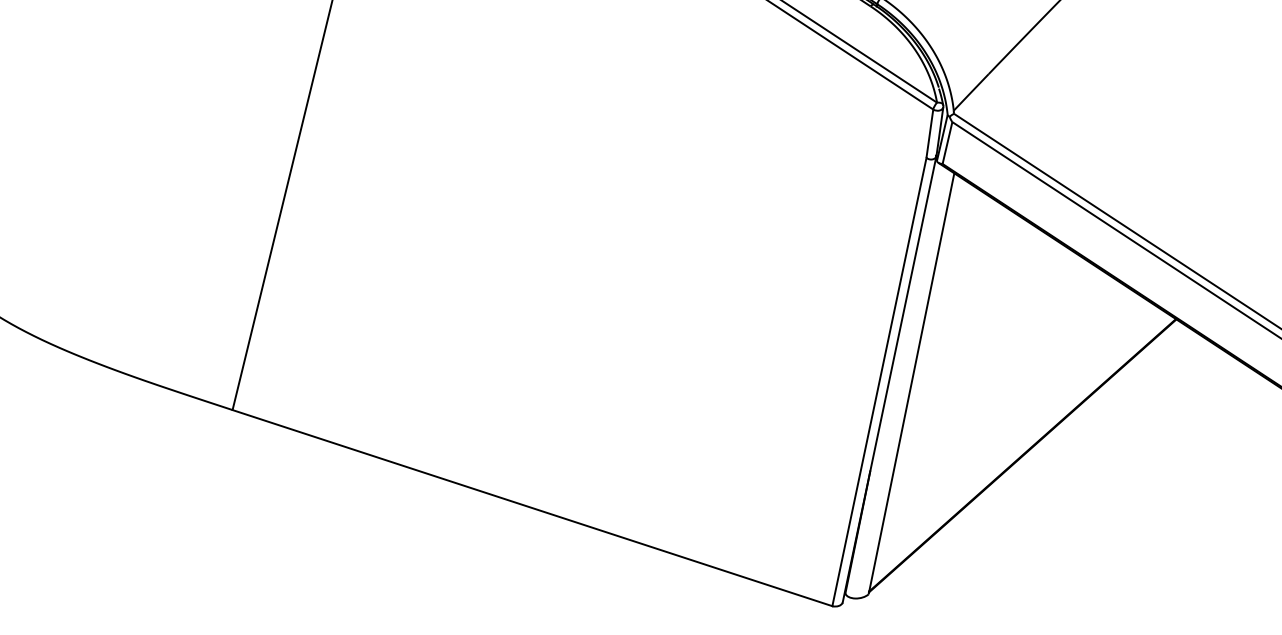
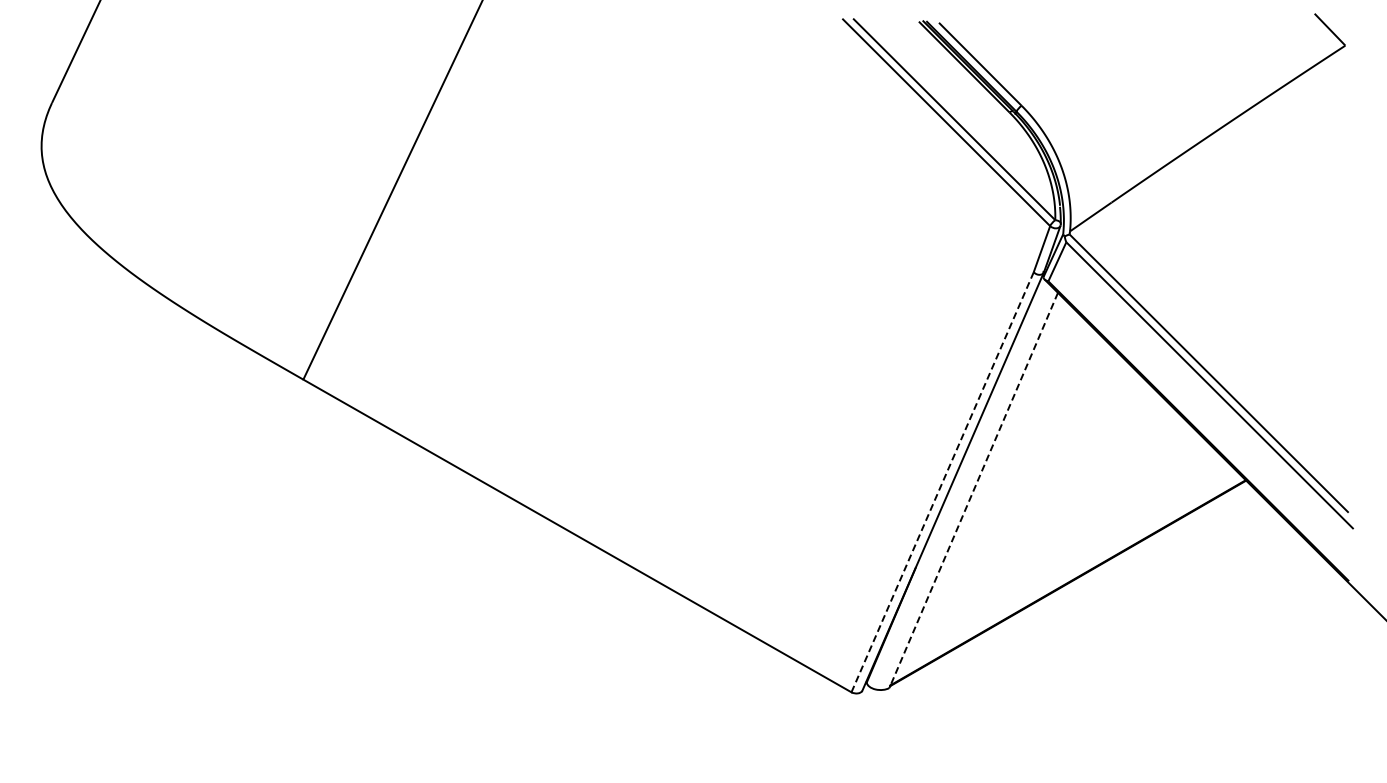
line: (879, 382) -> (942, 482), solid -> dashed
line: (912, 382) -> (974, 489), solid -> dashed

